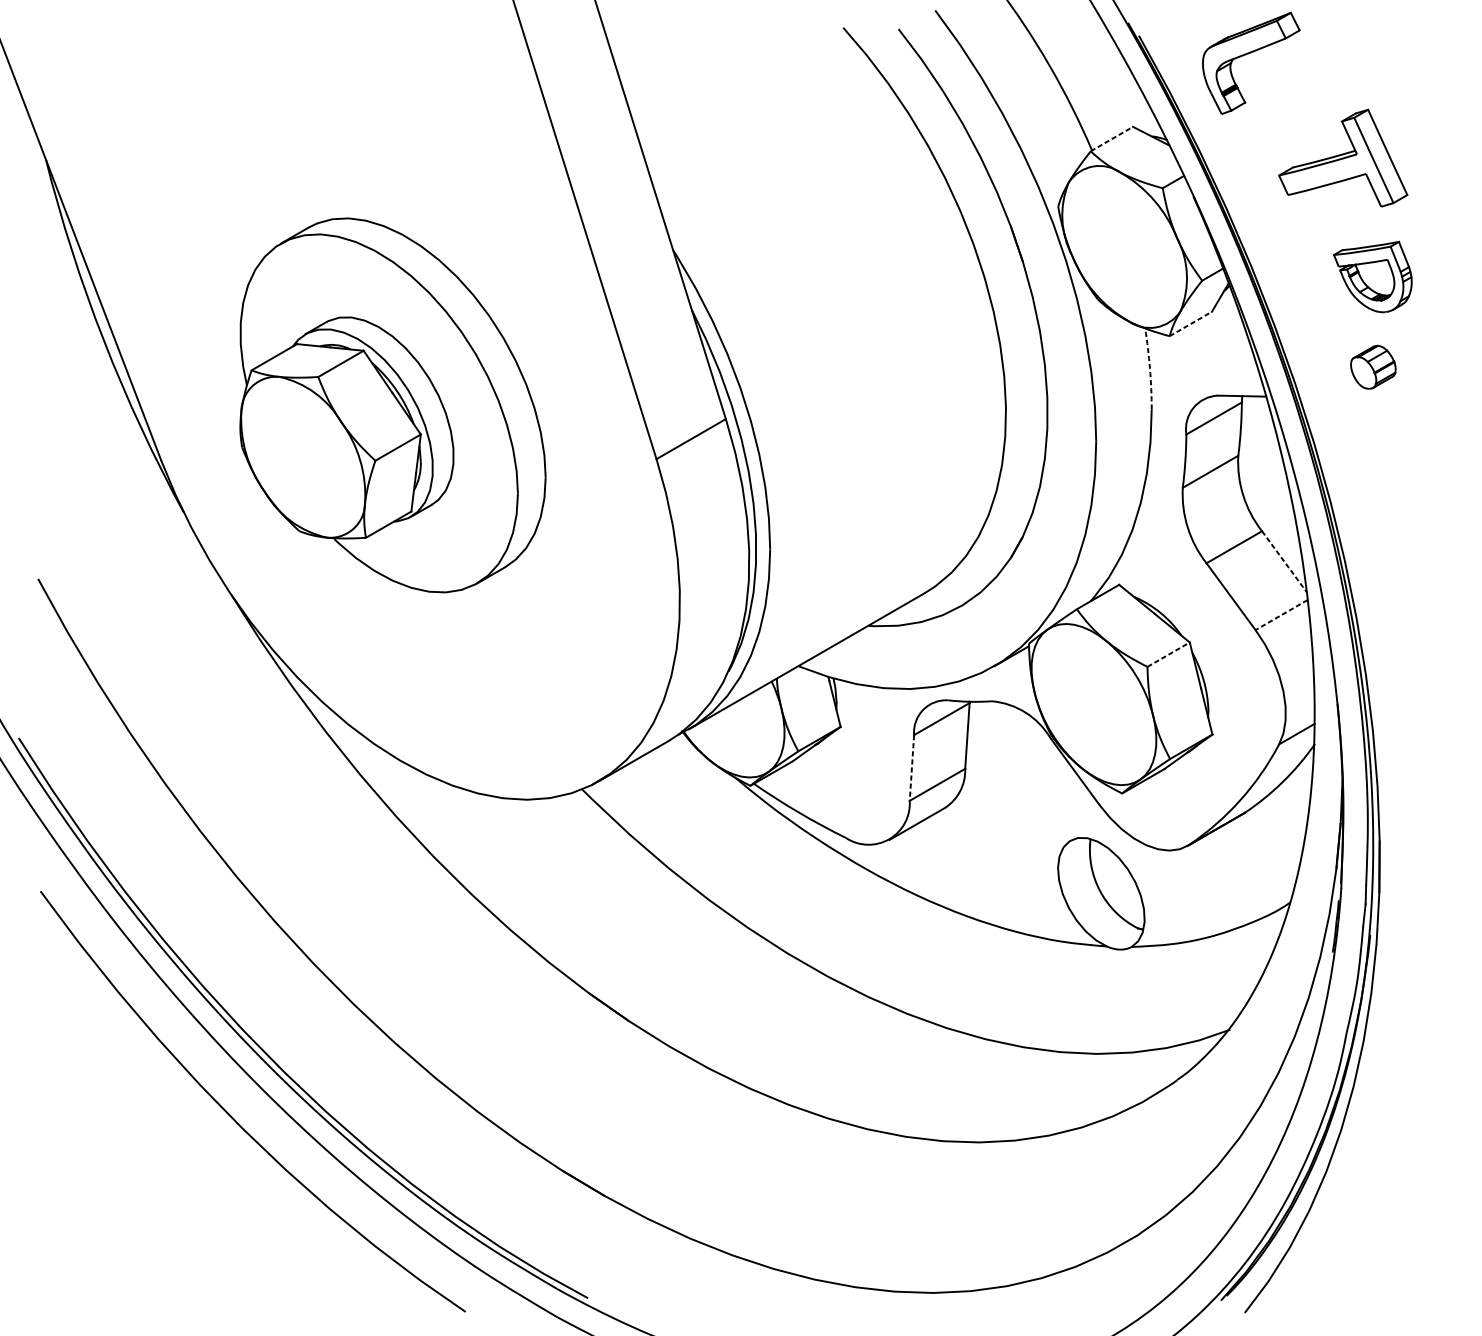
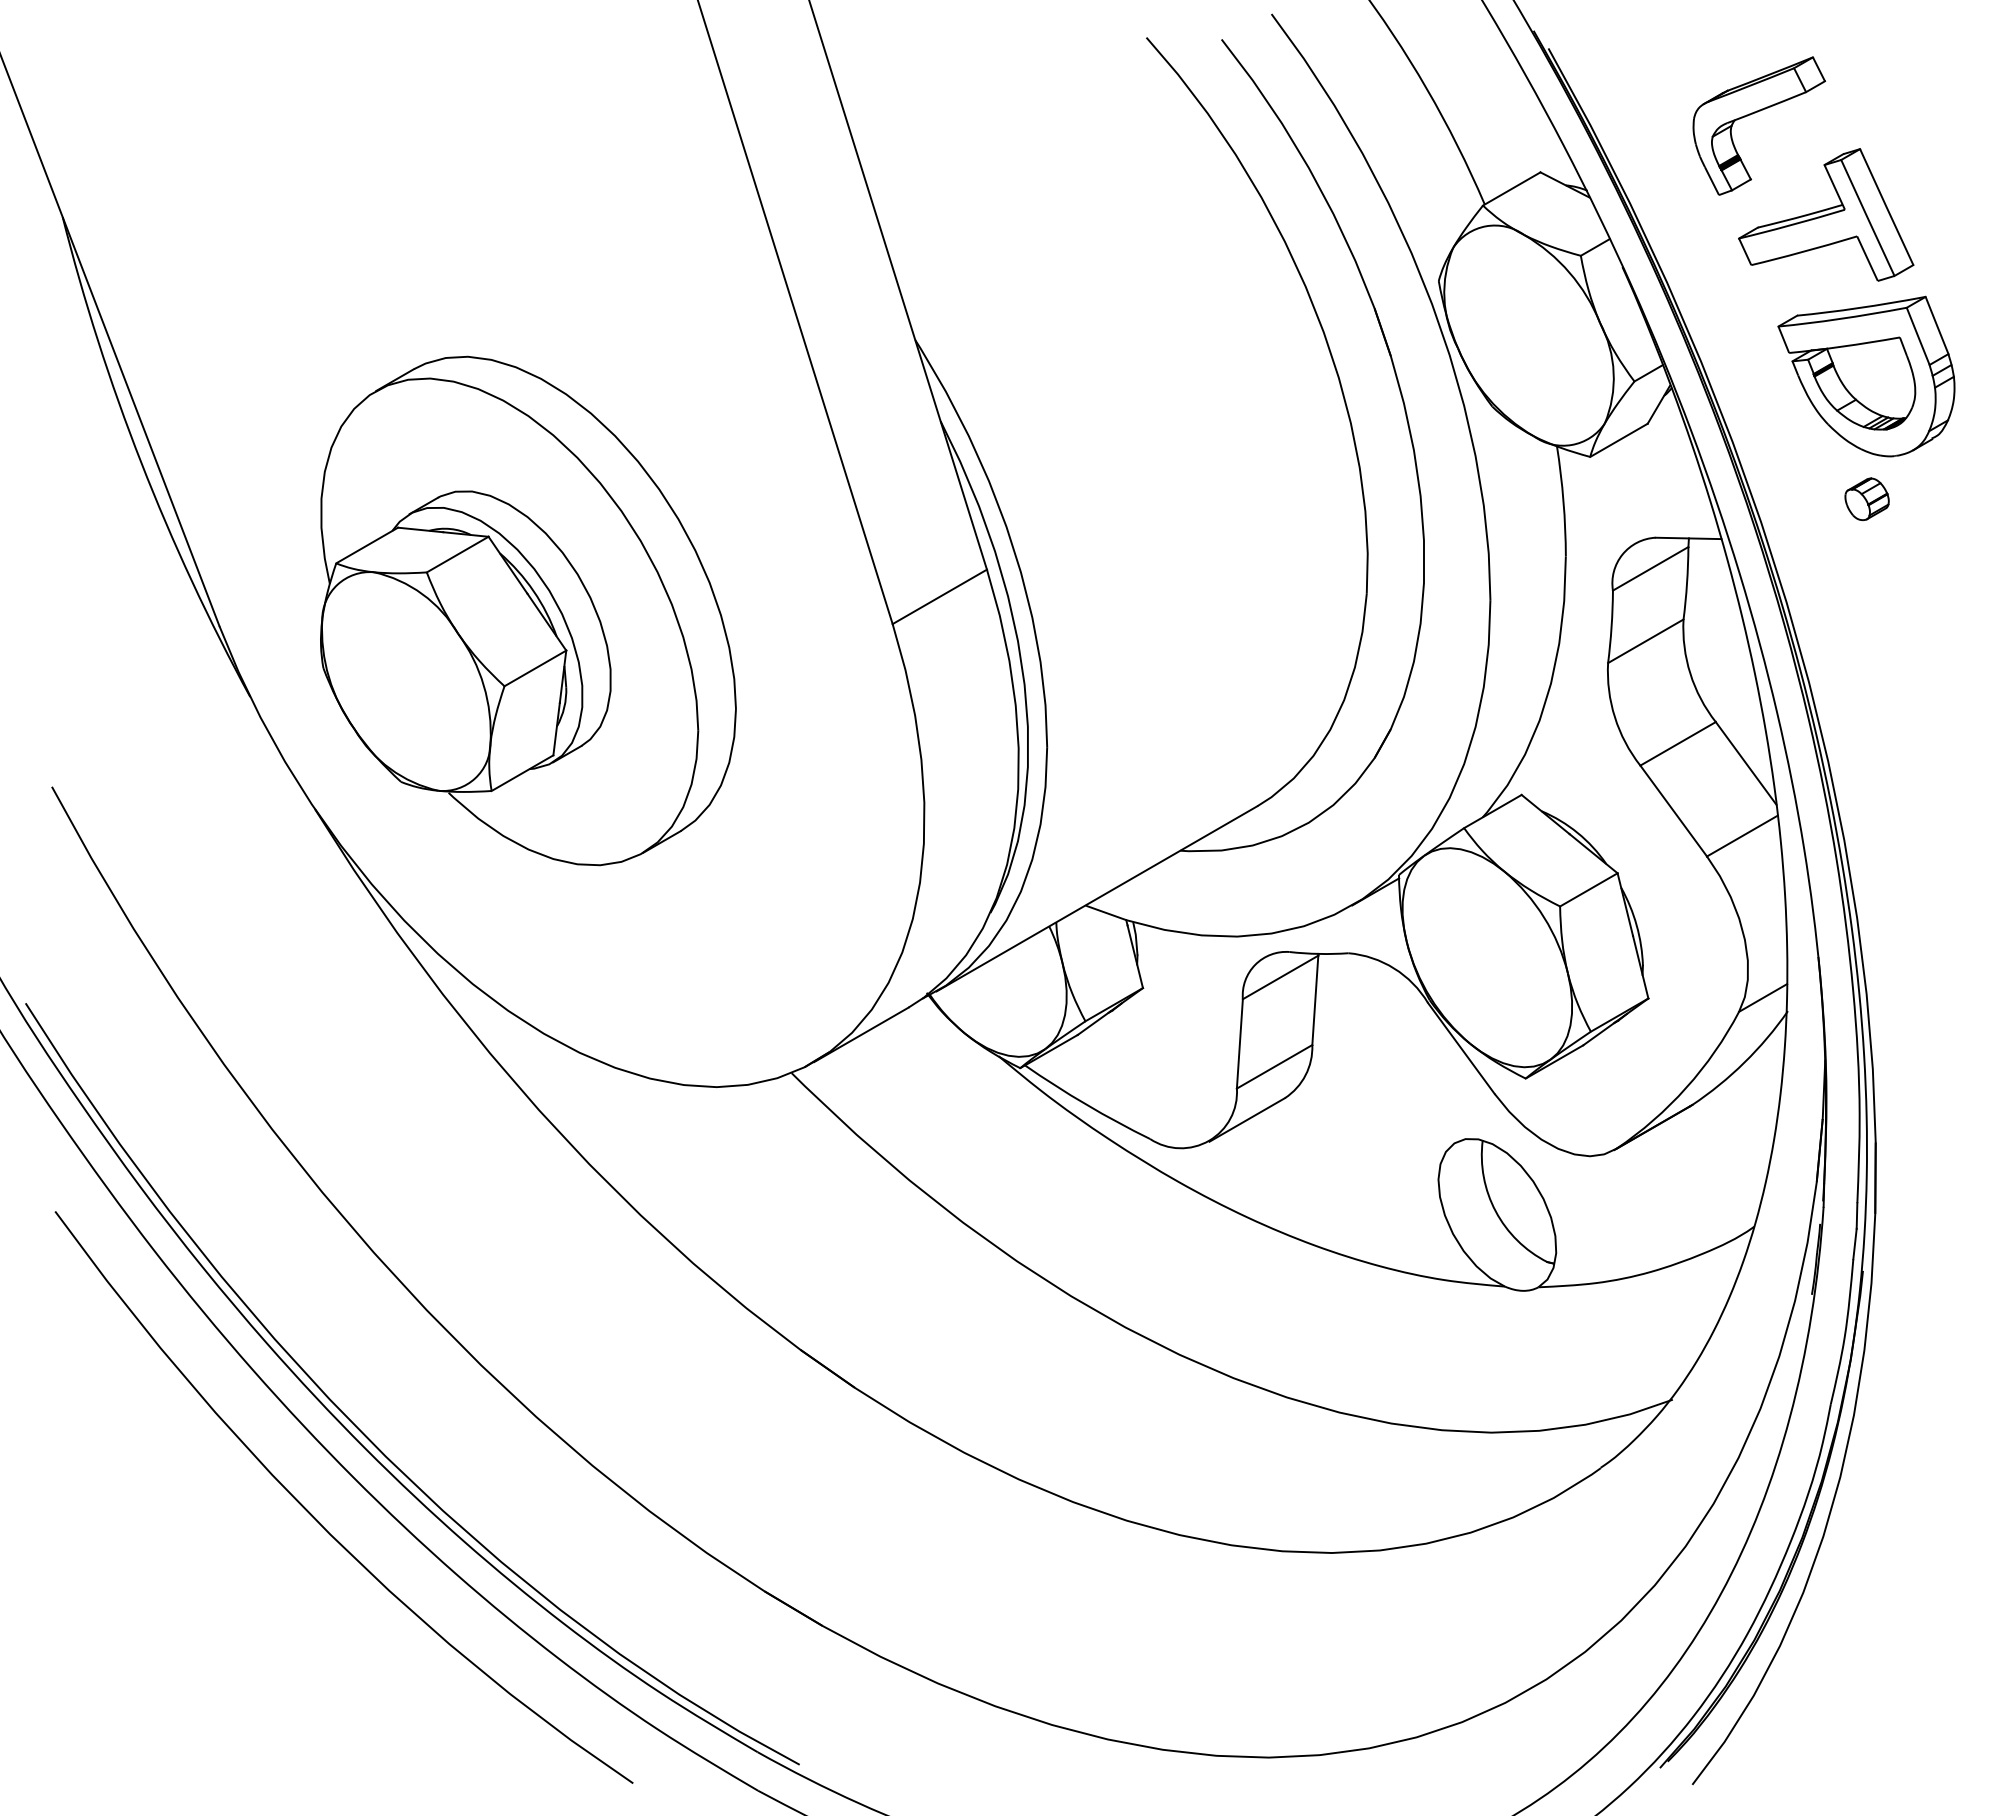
part: (1248, 54) -> (1755, 113), moved
line: (1112, 138) -> (1512, 188), dashed -> solid
part: (1372, 277) -> (1866, 376), size x1.67
line: (1191, 324) -> (1619, 440), dashed -> solid
part: (1372, 367) -> (1866, 499), size x0.71
arc: (1149, 368) -> (1563, 501), dashed -> solid
part: (393, 405) -> (528, 610), moved
line: (1284, 561) -> (1746, 763), dashed -> solid
line: (1281, 615) -> (1742, 836), dashed -> solid
line: (1169, 654) -> (1589, 889), dashed -> solid
line: (911, 767) -> (1239, 1043), dashed -> solid

